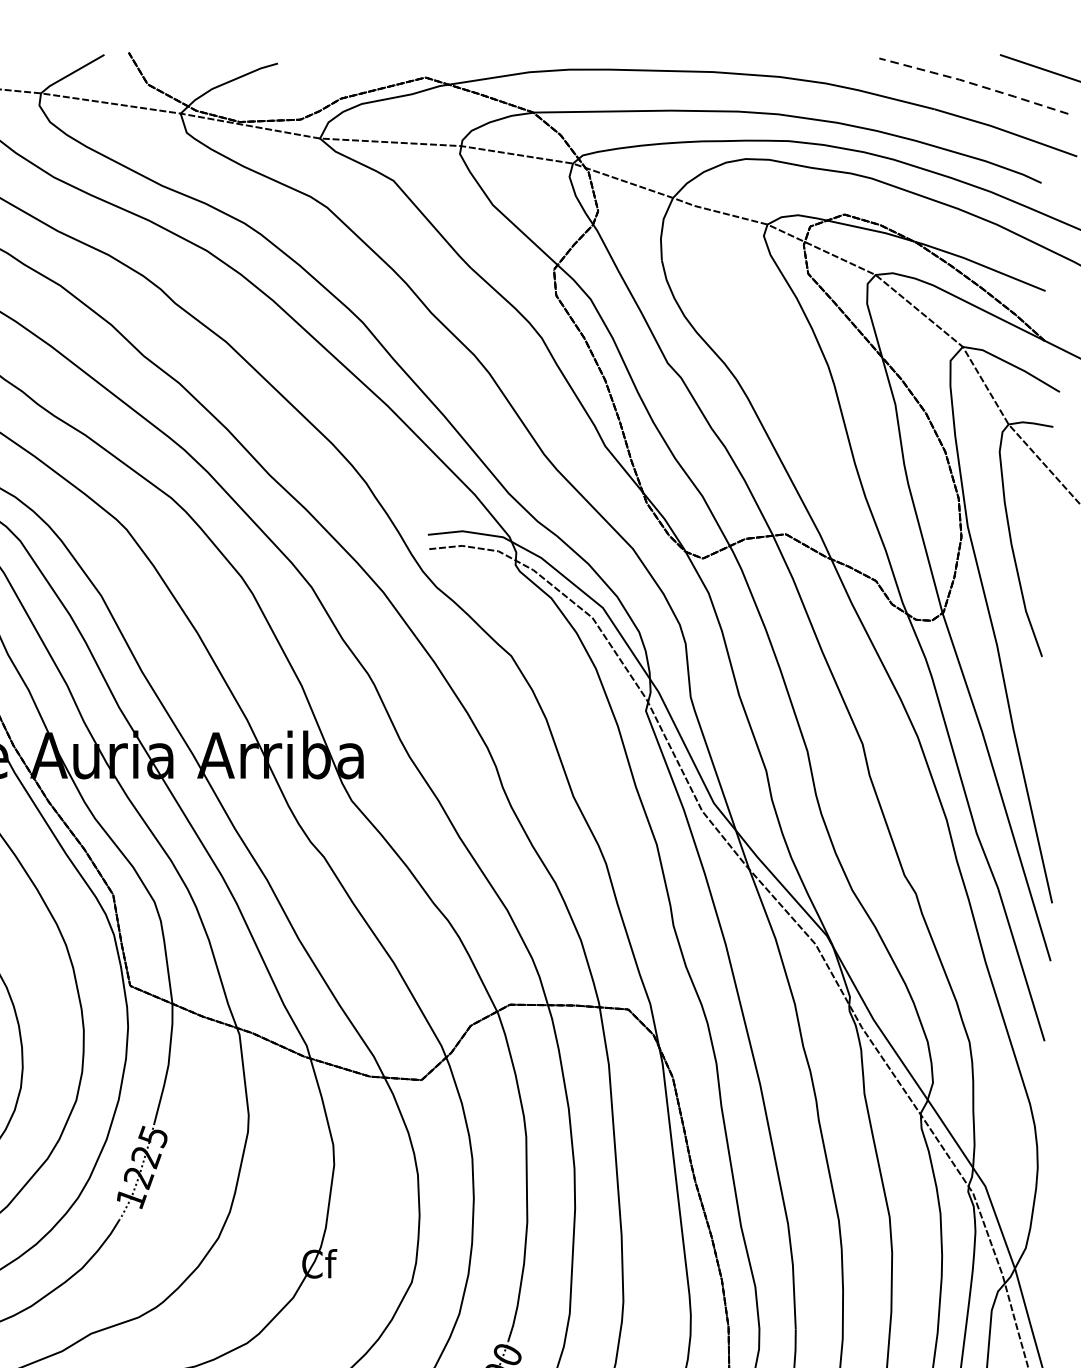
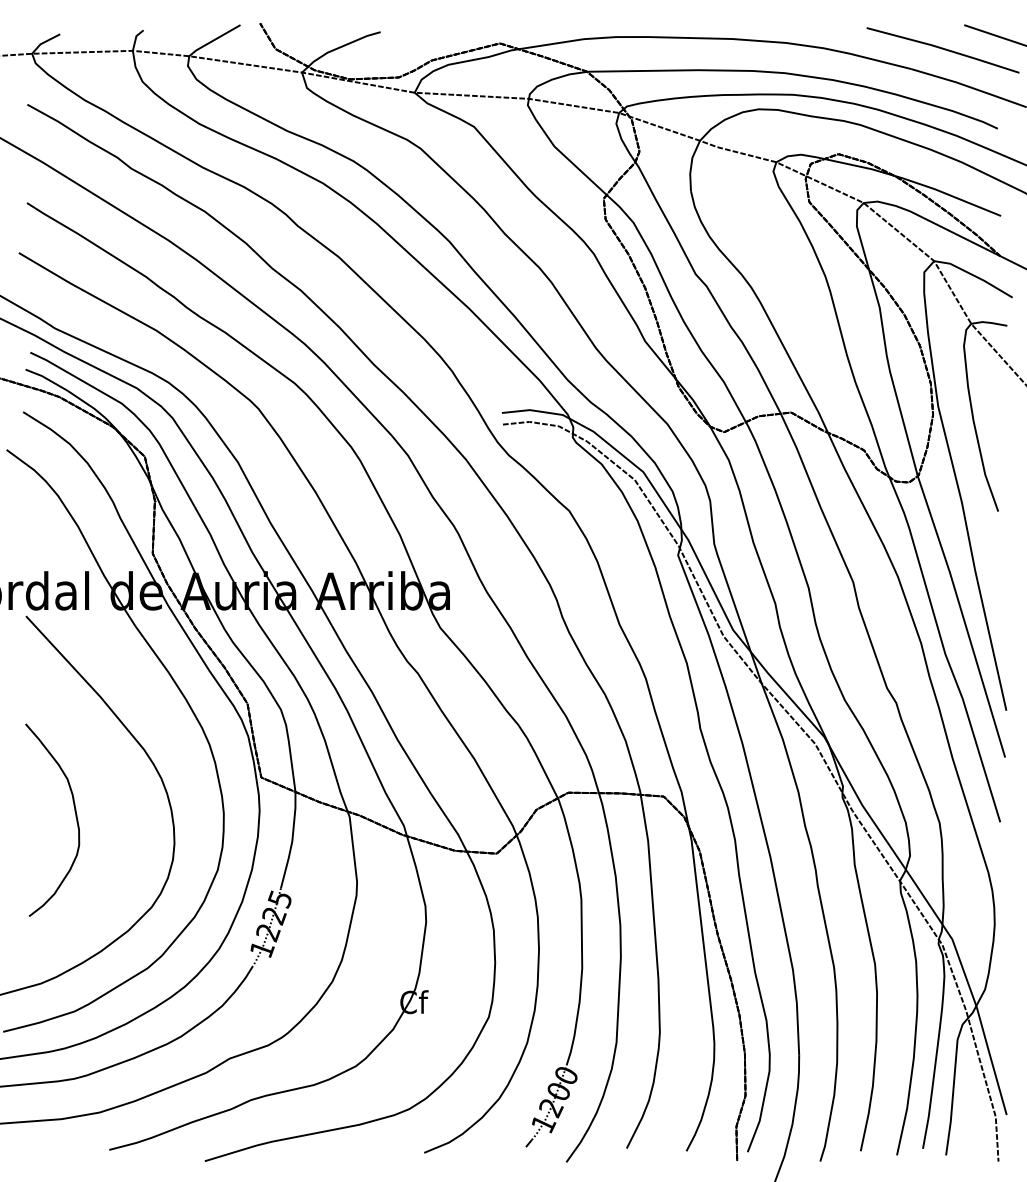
line: (973, 83) -> (942, 48), dashed -> solid

